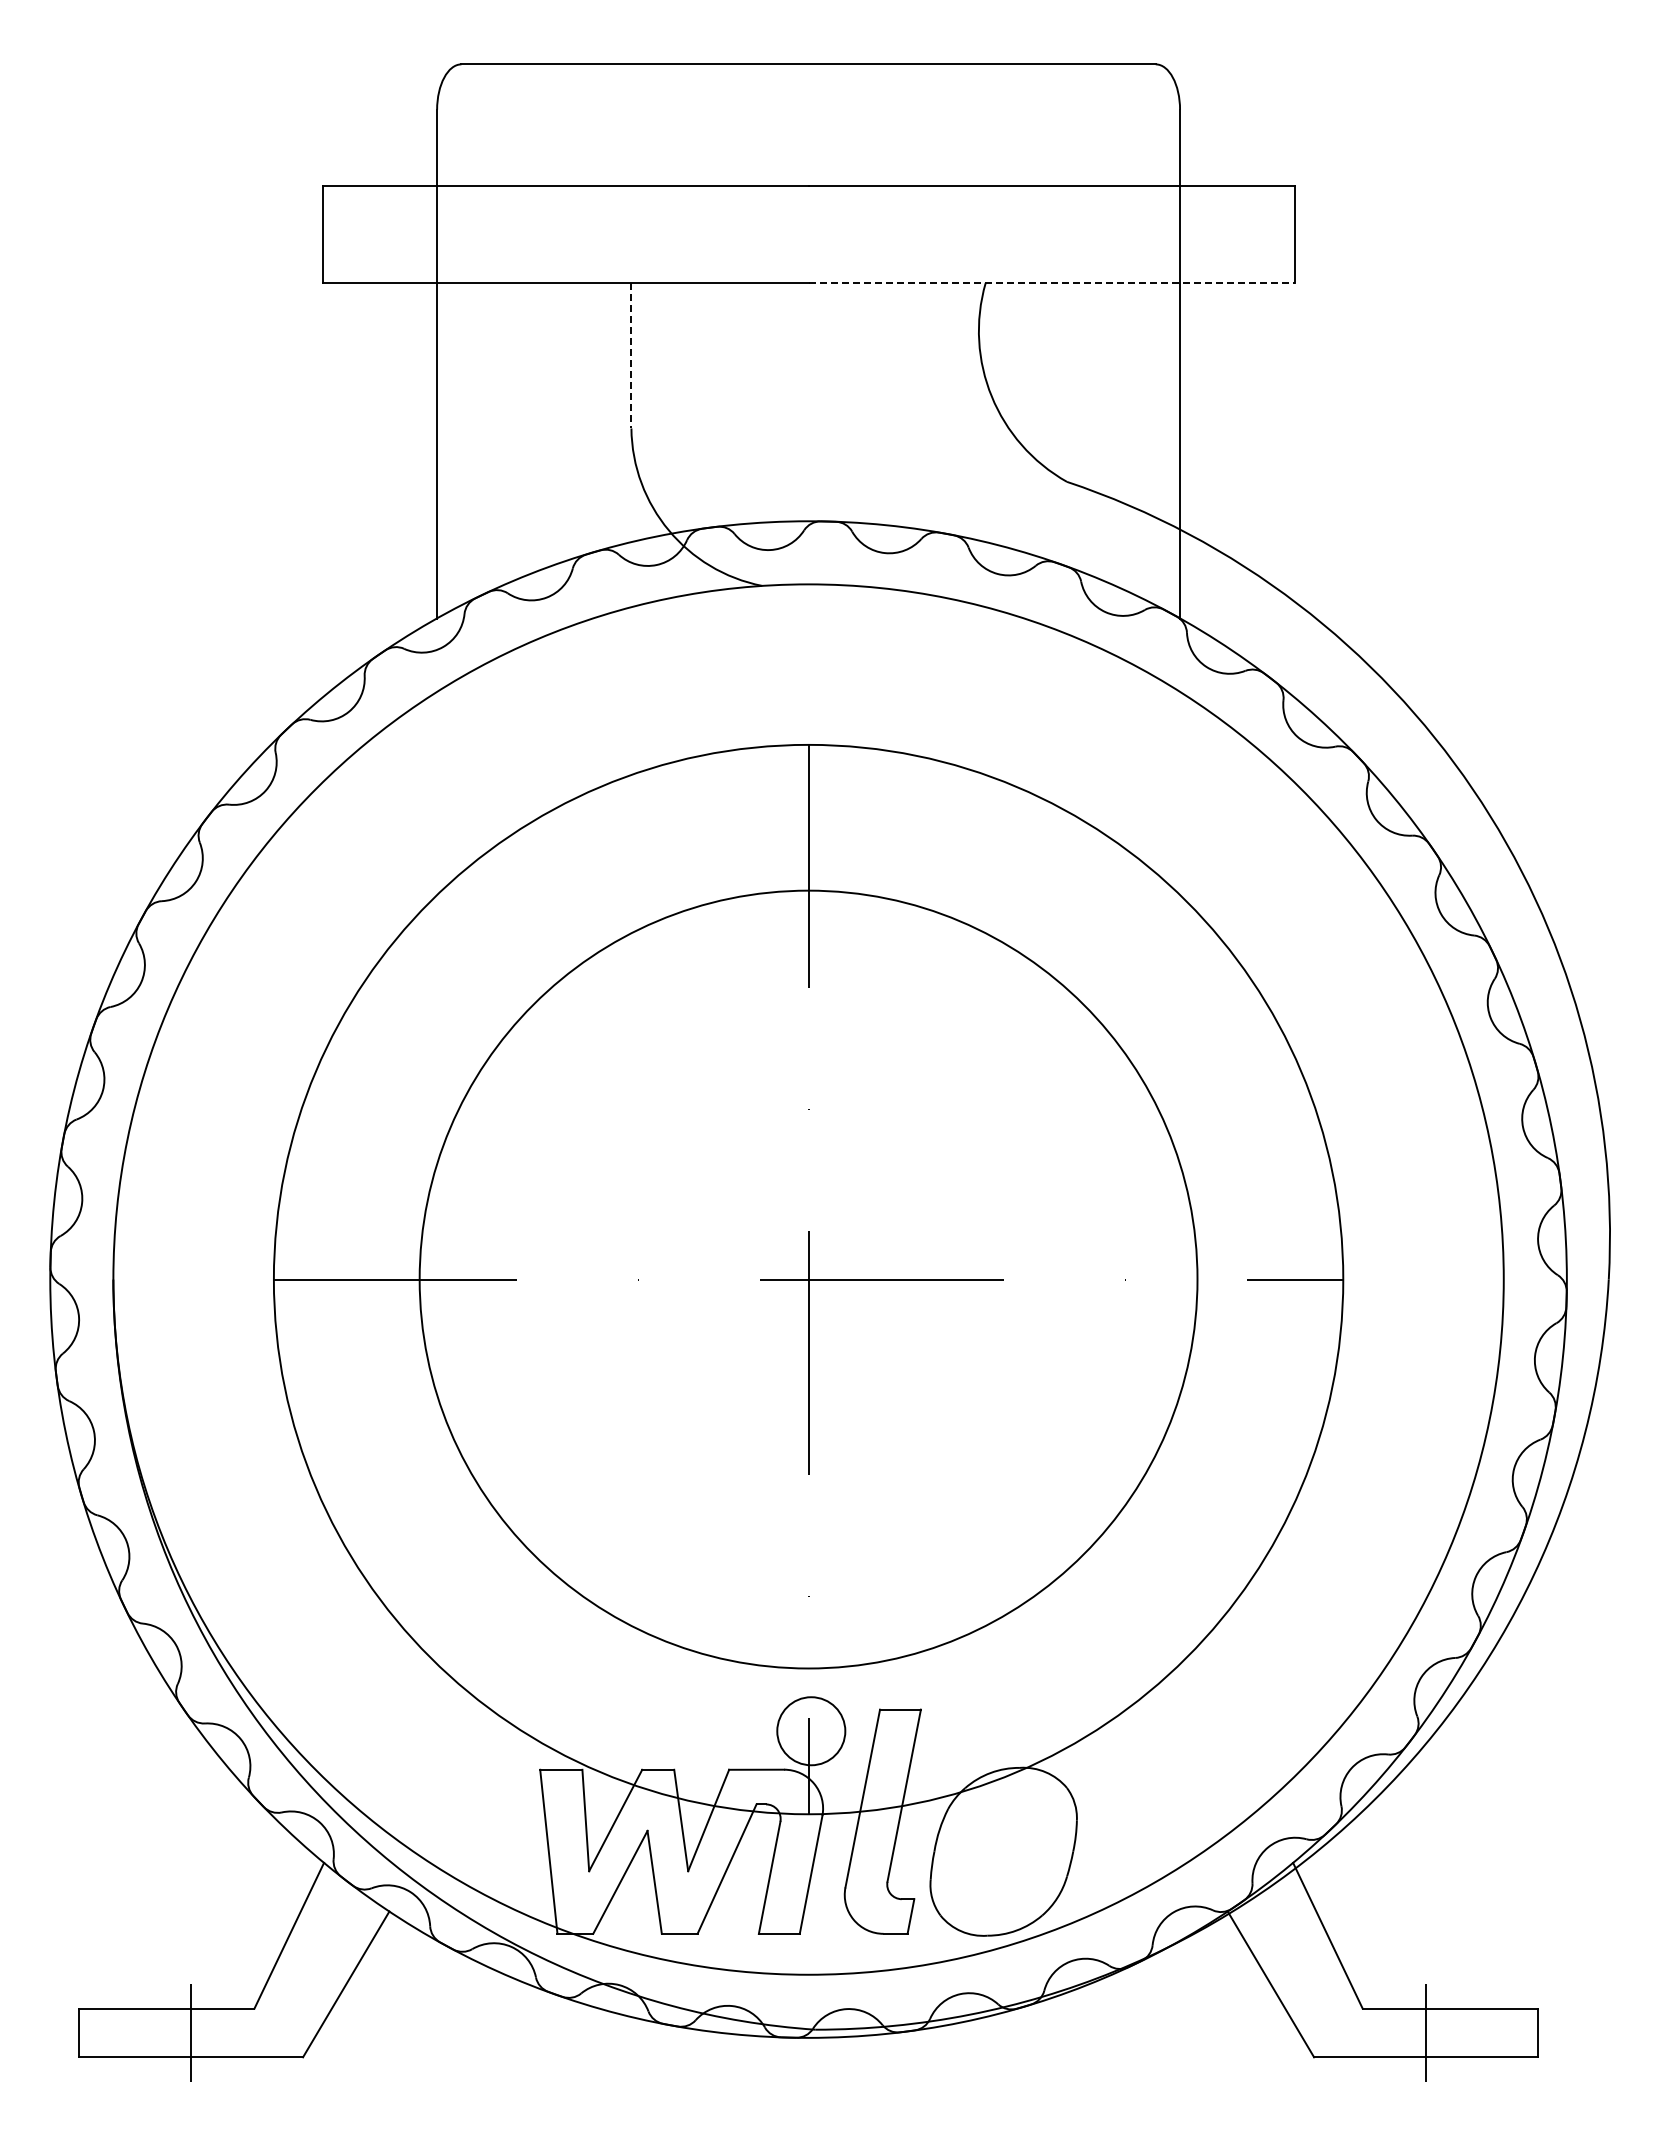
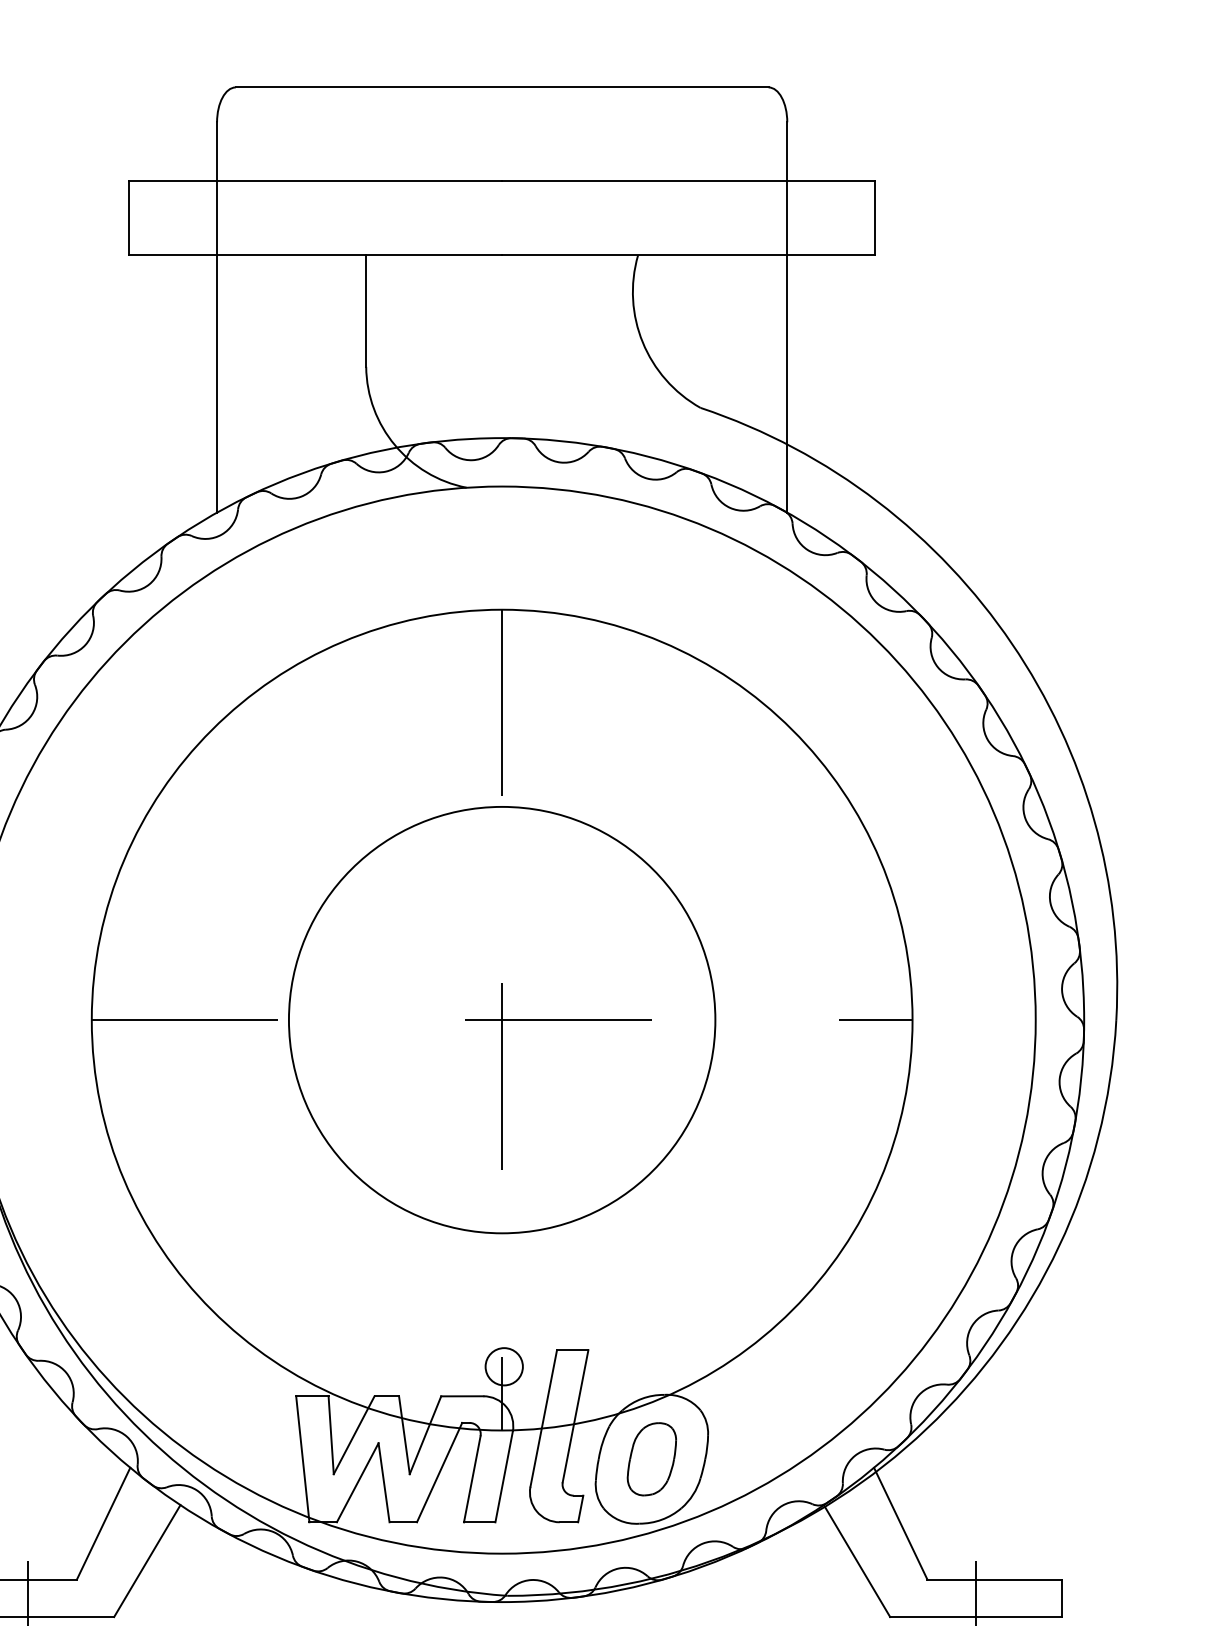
line: (1052, 283) -> (689, 255), dashed -> solid
line: (631, 355) -> (366, 310), dashed -> solid
circle: (808, 1279) -> (502, 1020), size x0.71
circle: (811, 1730) -> (504, 1366), size x0.71
part: (1003, 1851) -> (651, 1459), added

